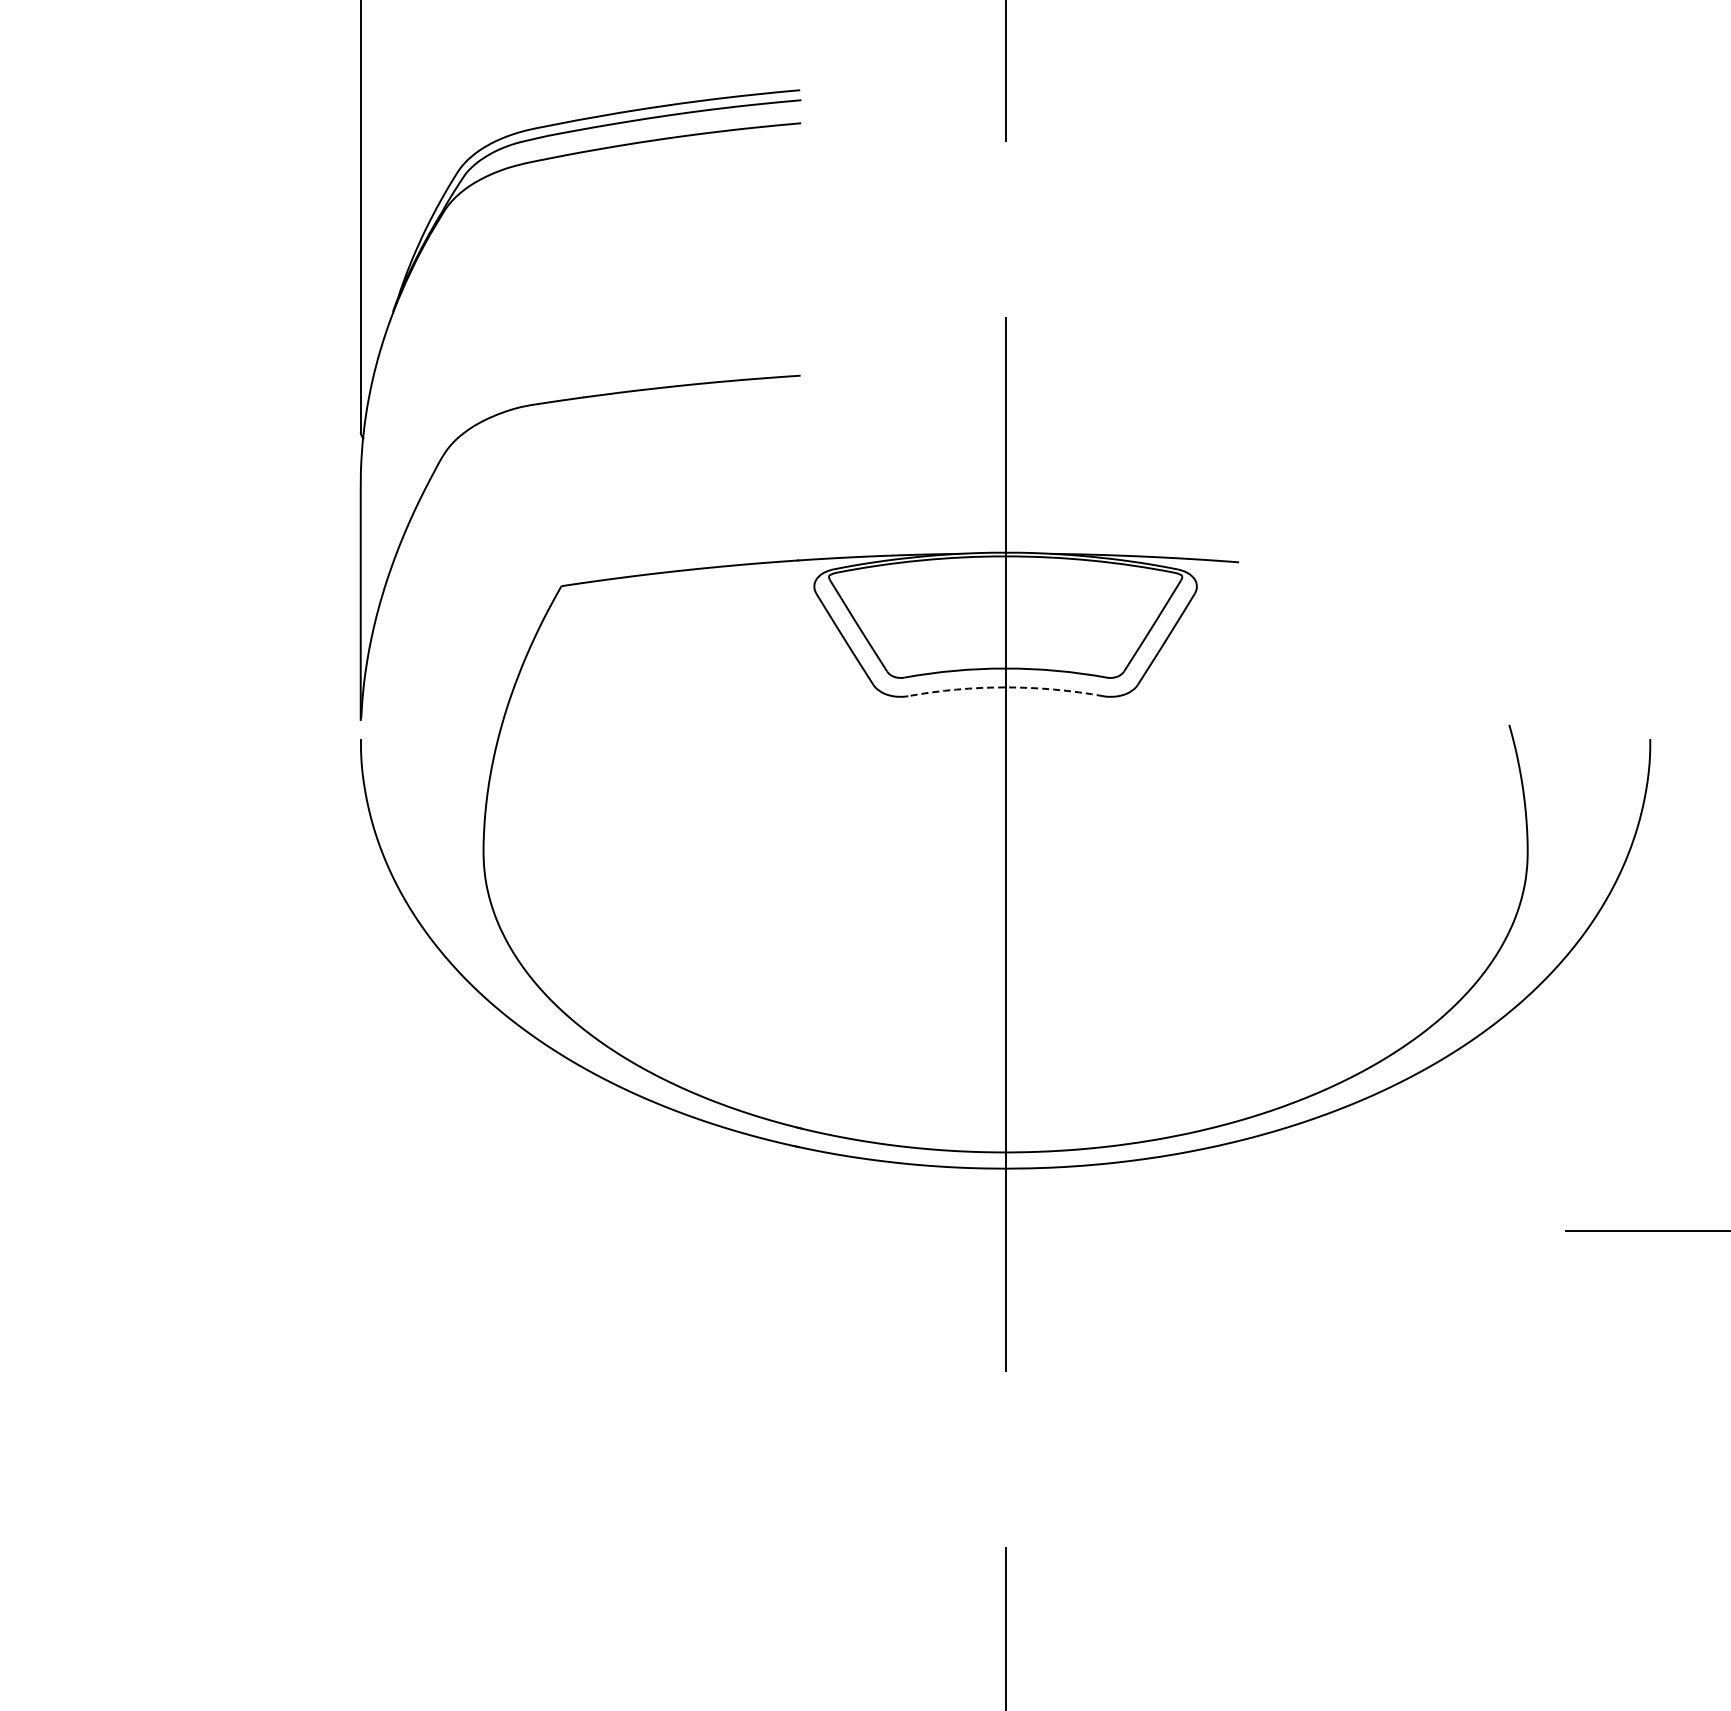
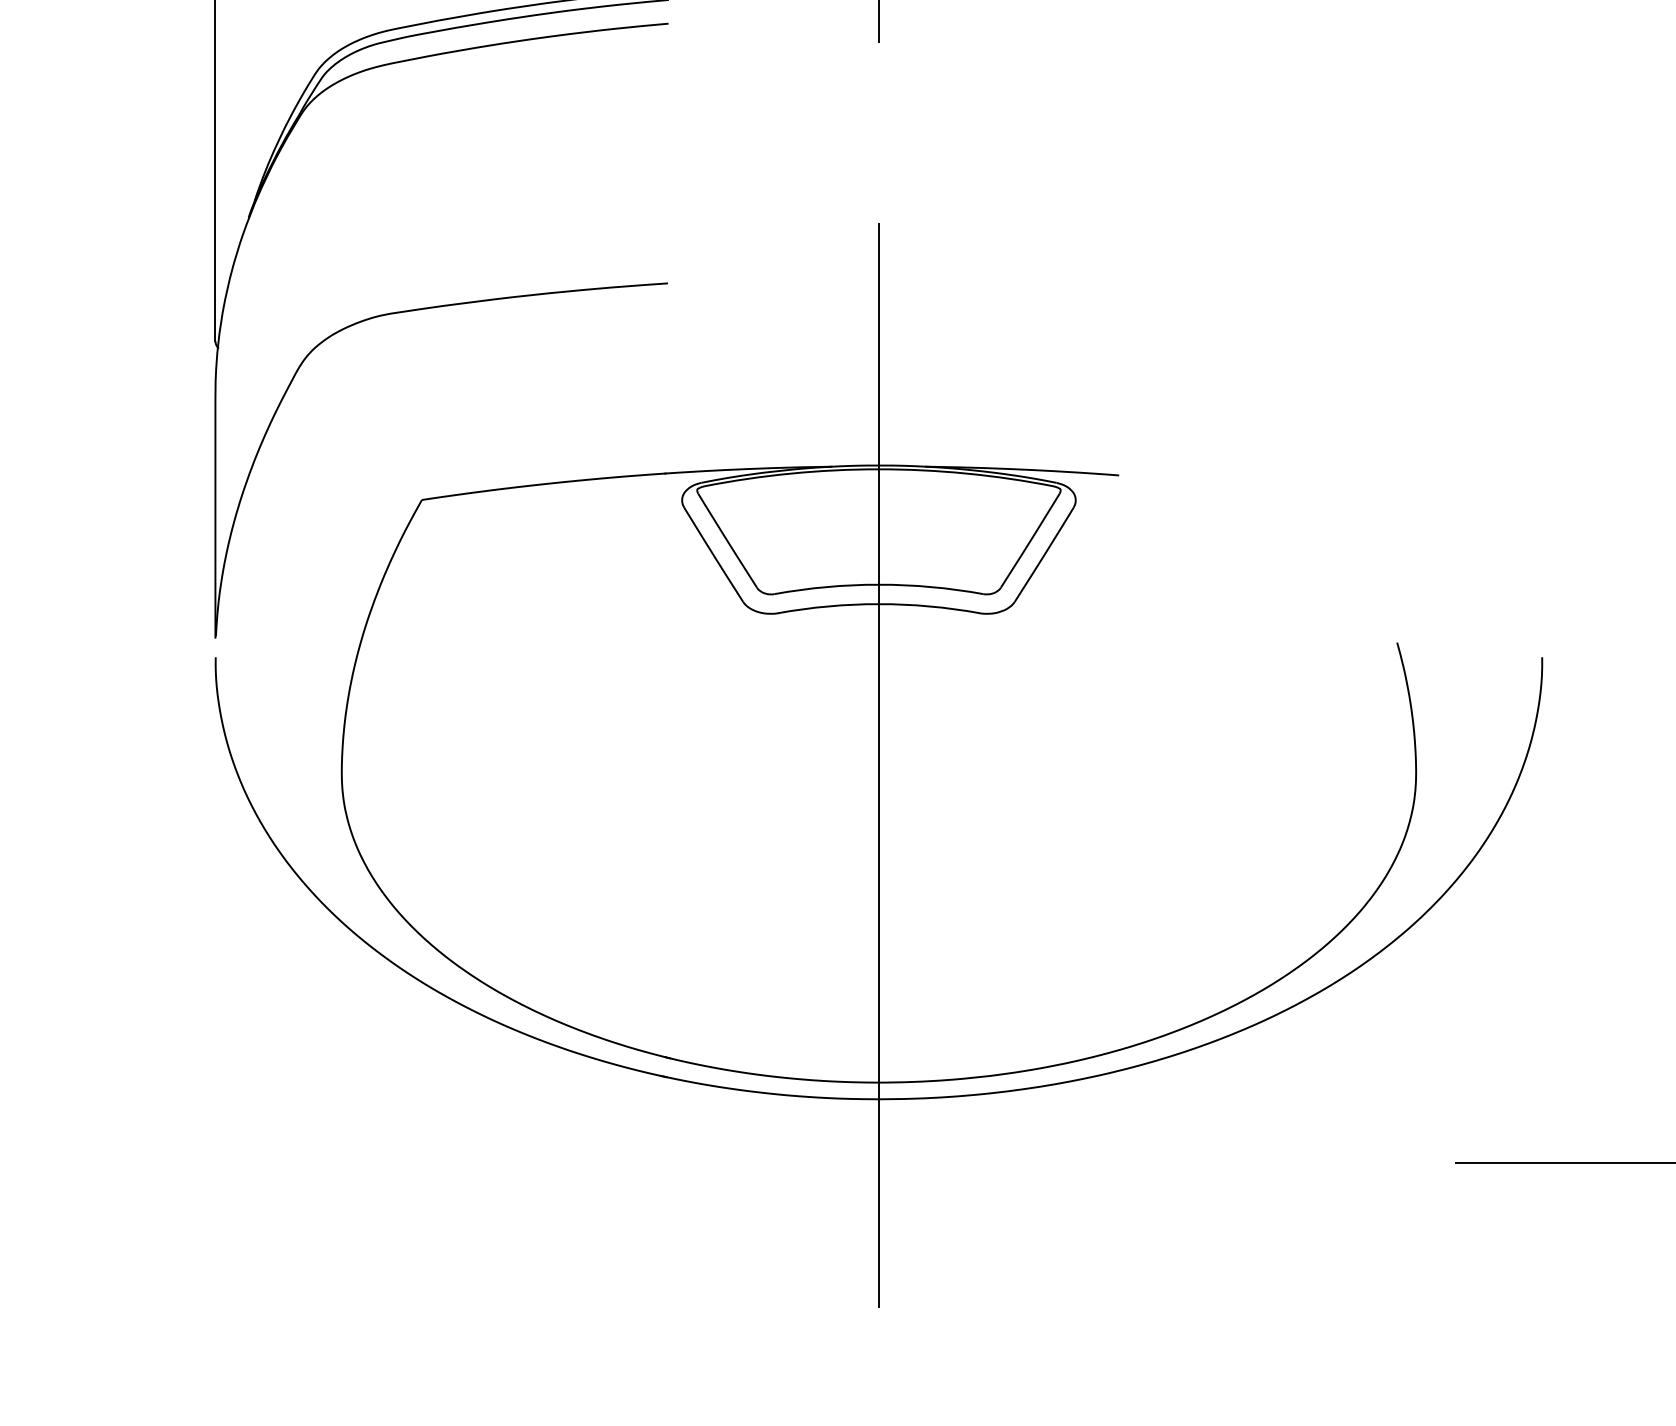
arc: (1005, 687) -> (878, 604), dashed -> solid

